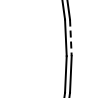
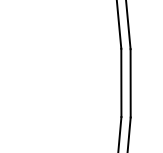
line: (70, 38) -> (129, 84), dashed -> solid

